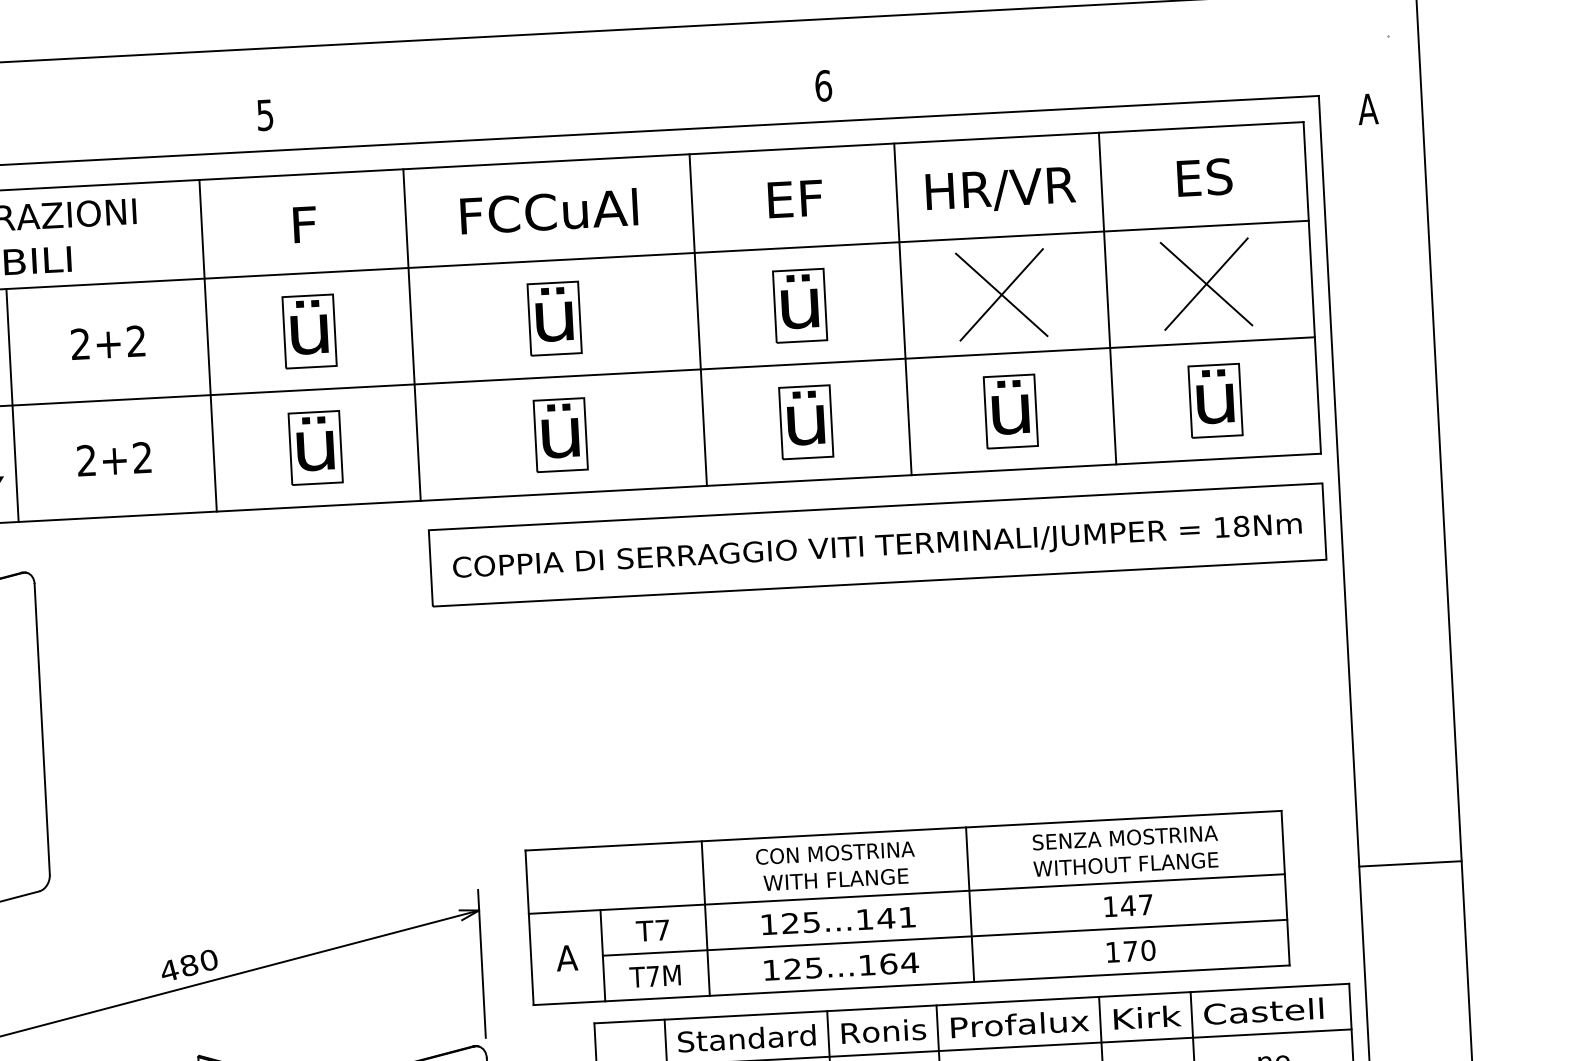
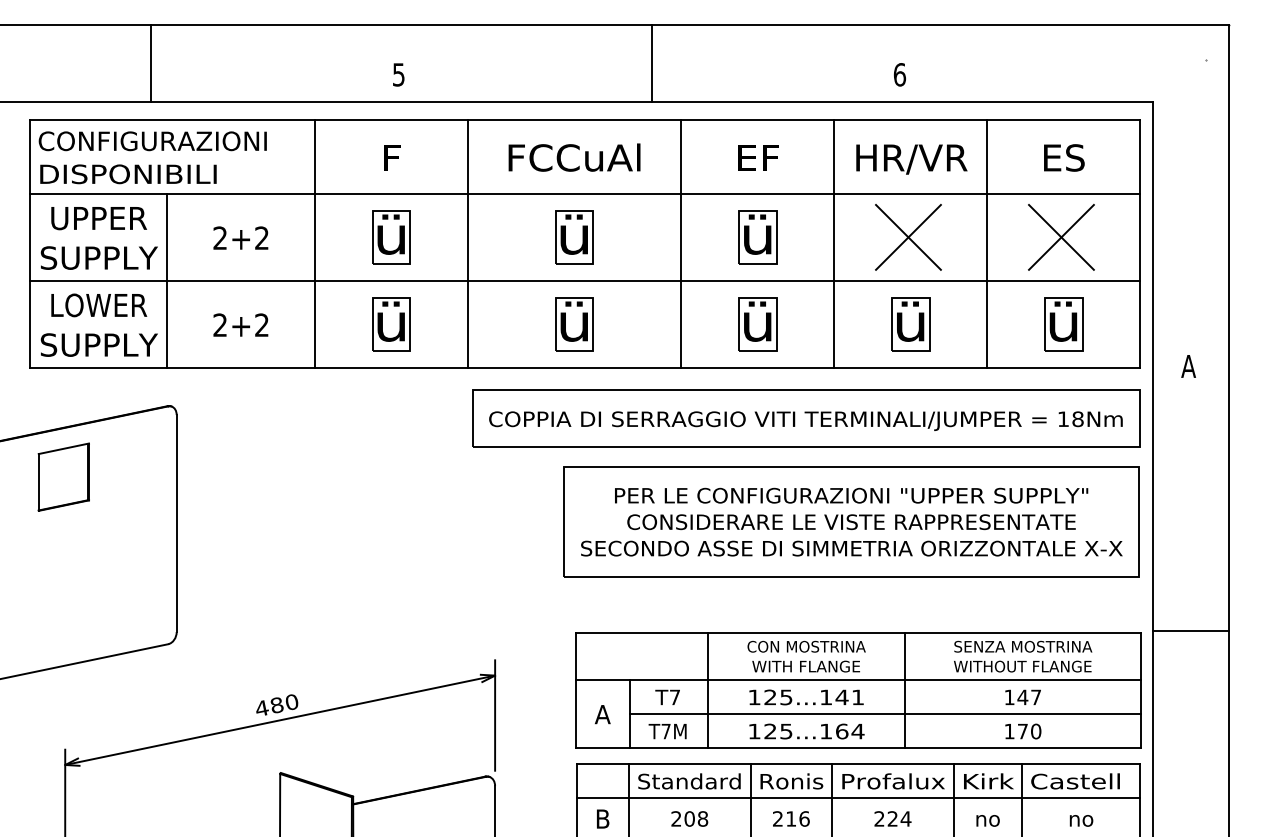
line: (645, 80) -> (651, 63), added
text: (823, 85) -> (899, 74), moved
text: (1367, 109) -> (1188, 366), moved
text: (264, 114) -> (398, 74), moved
part: (945, 679) -> (851, 521), added
line: (1410, 864) -> (1190, 631), moved
part: (907, 907) -> (858, 690), moved

